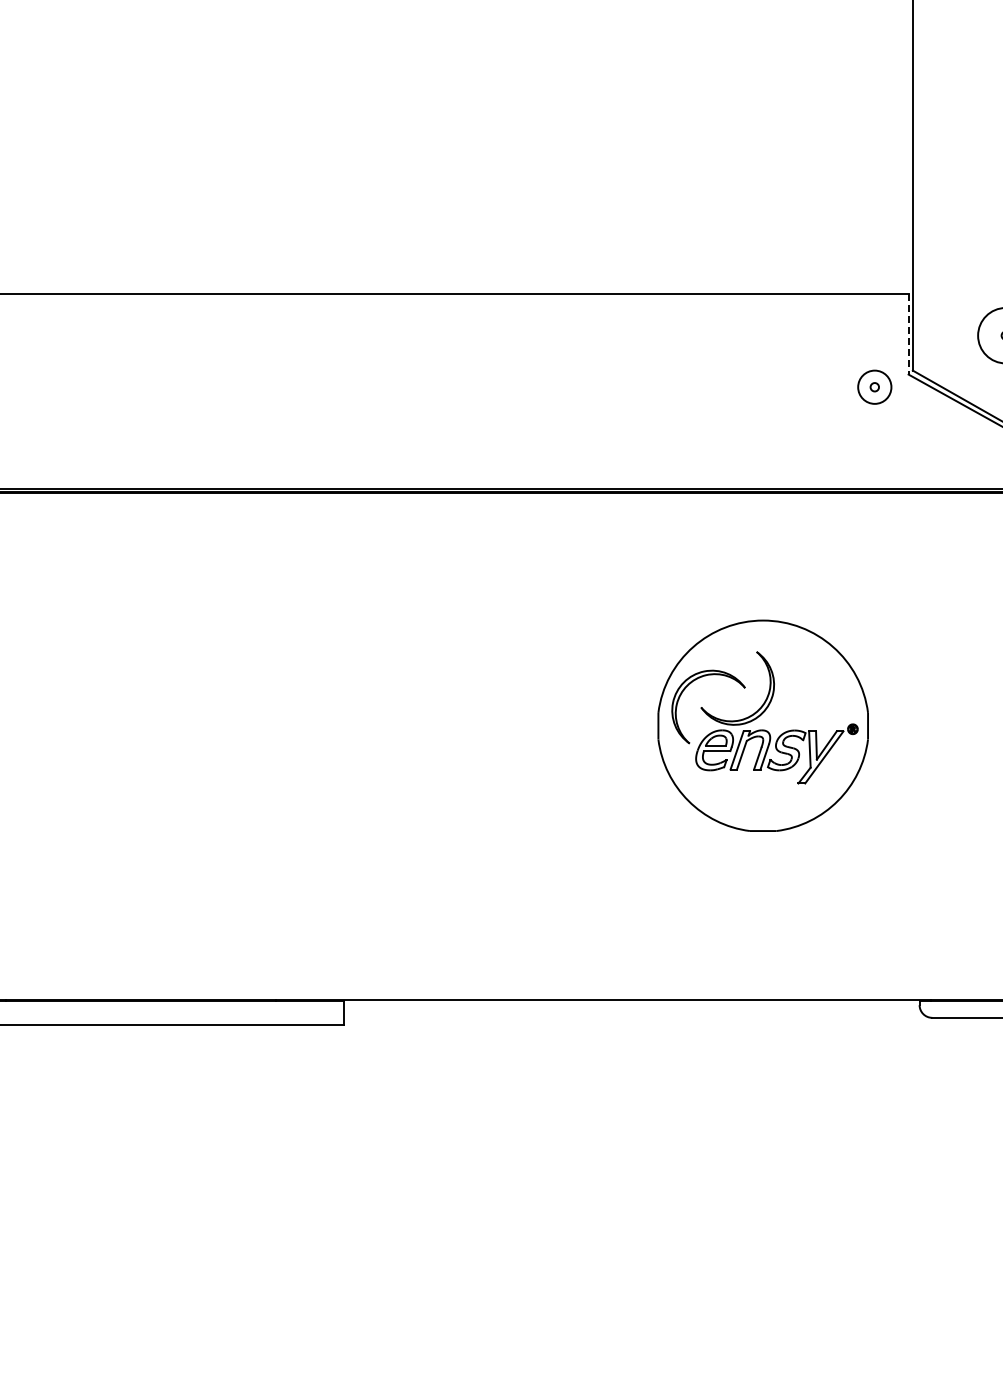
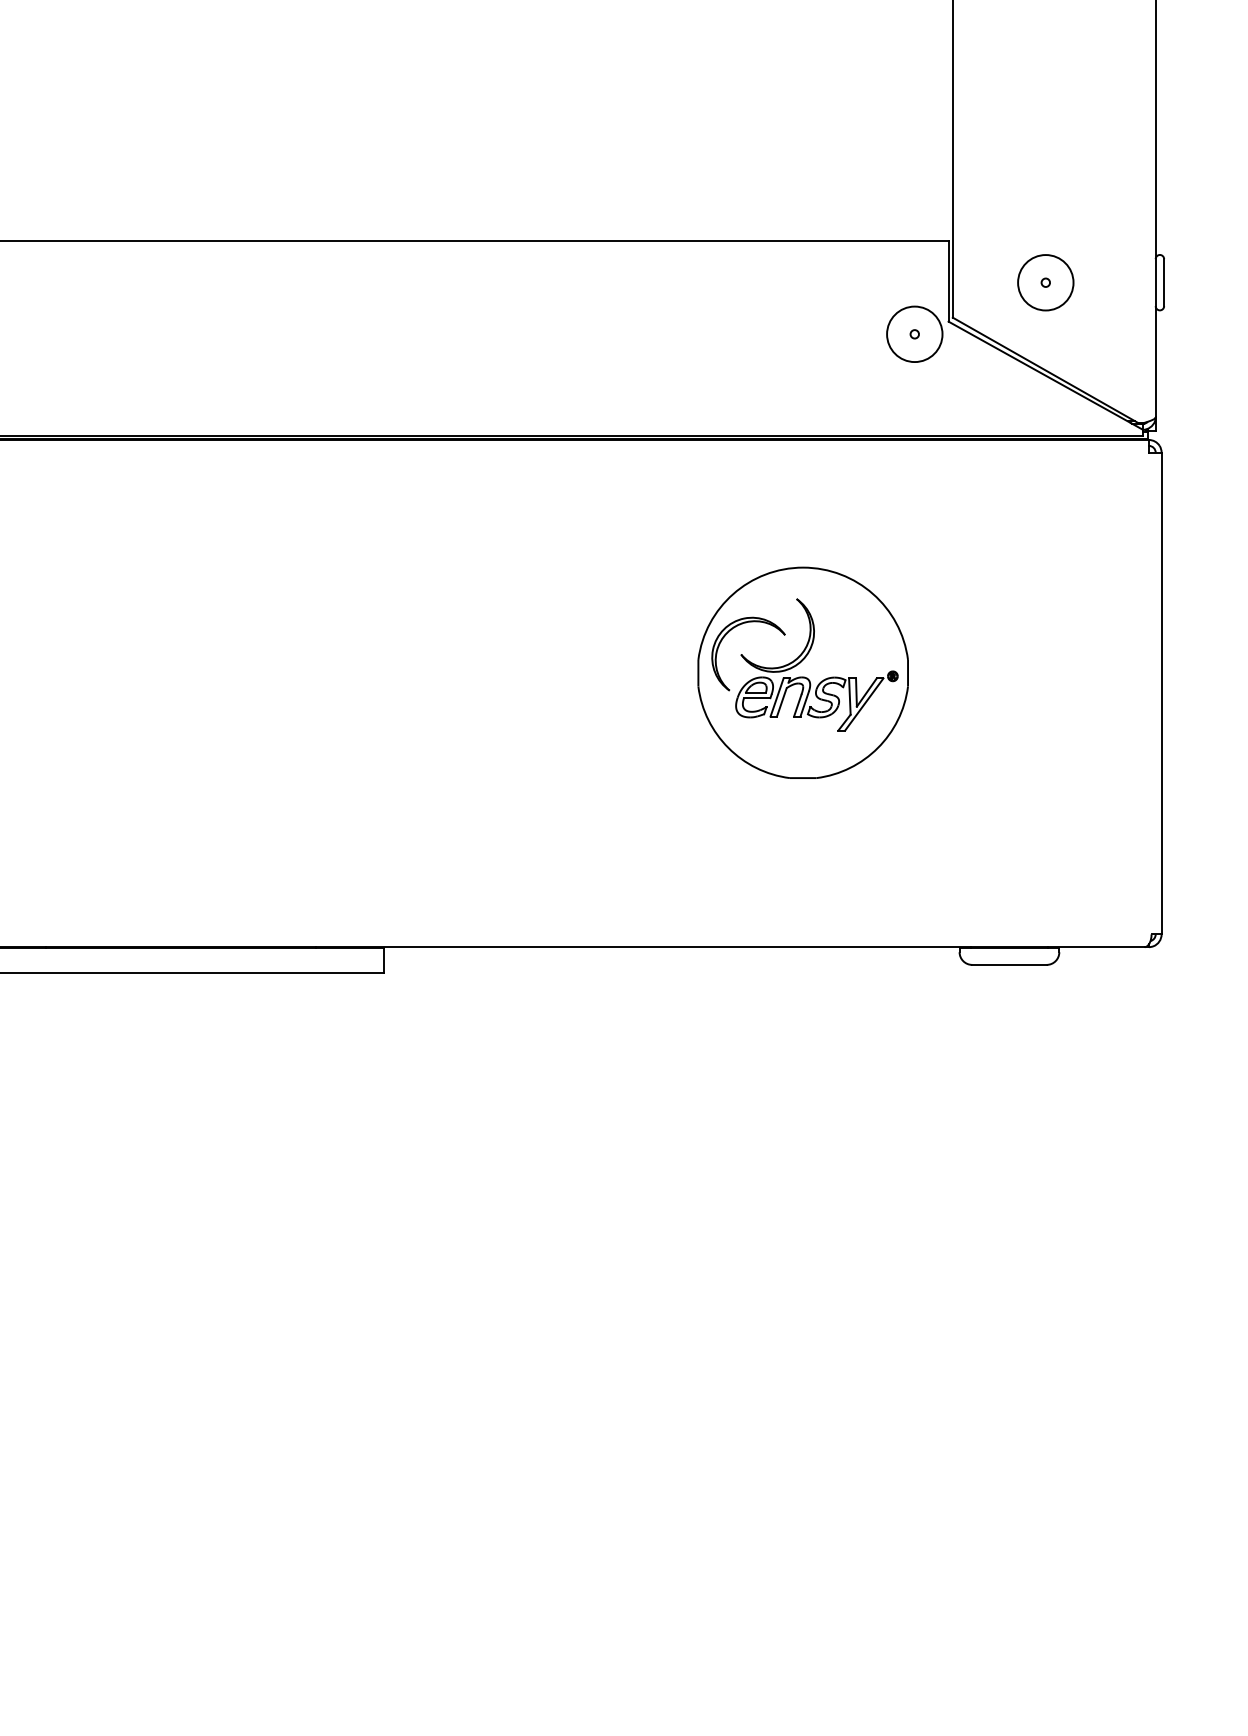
line: (908, 335) -> (948, 282), dashed -> solid
circle: (874, 387) -> (914, 334), size x1.67

